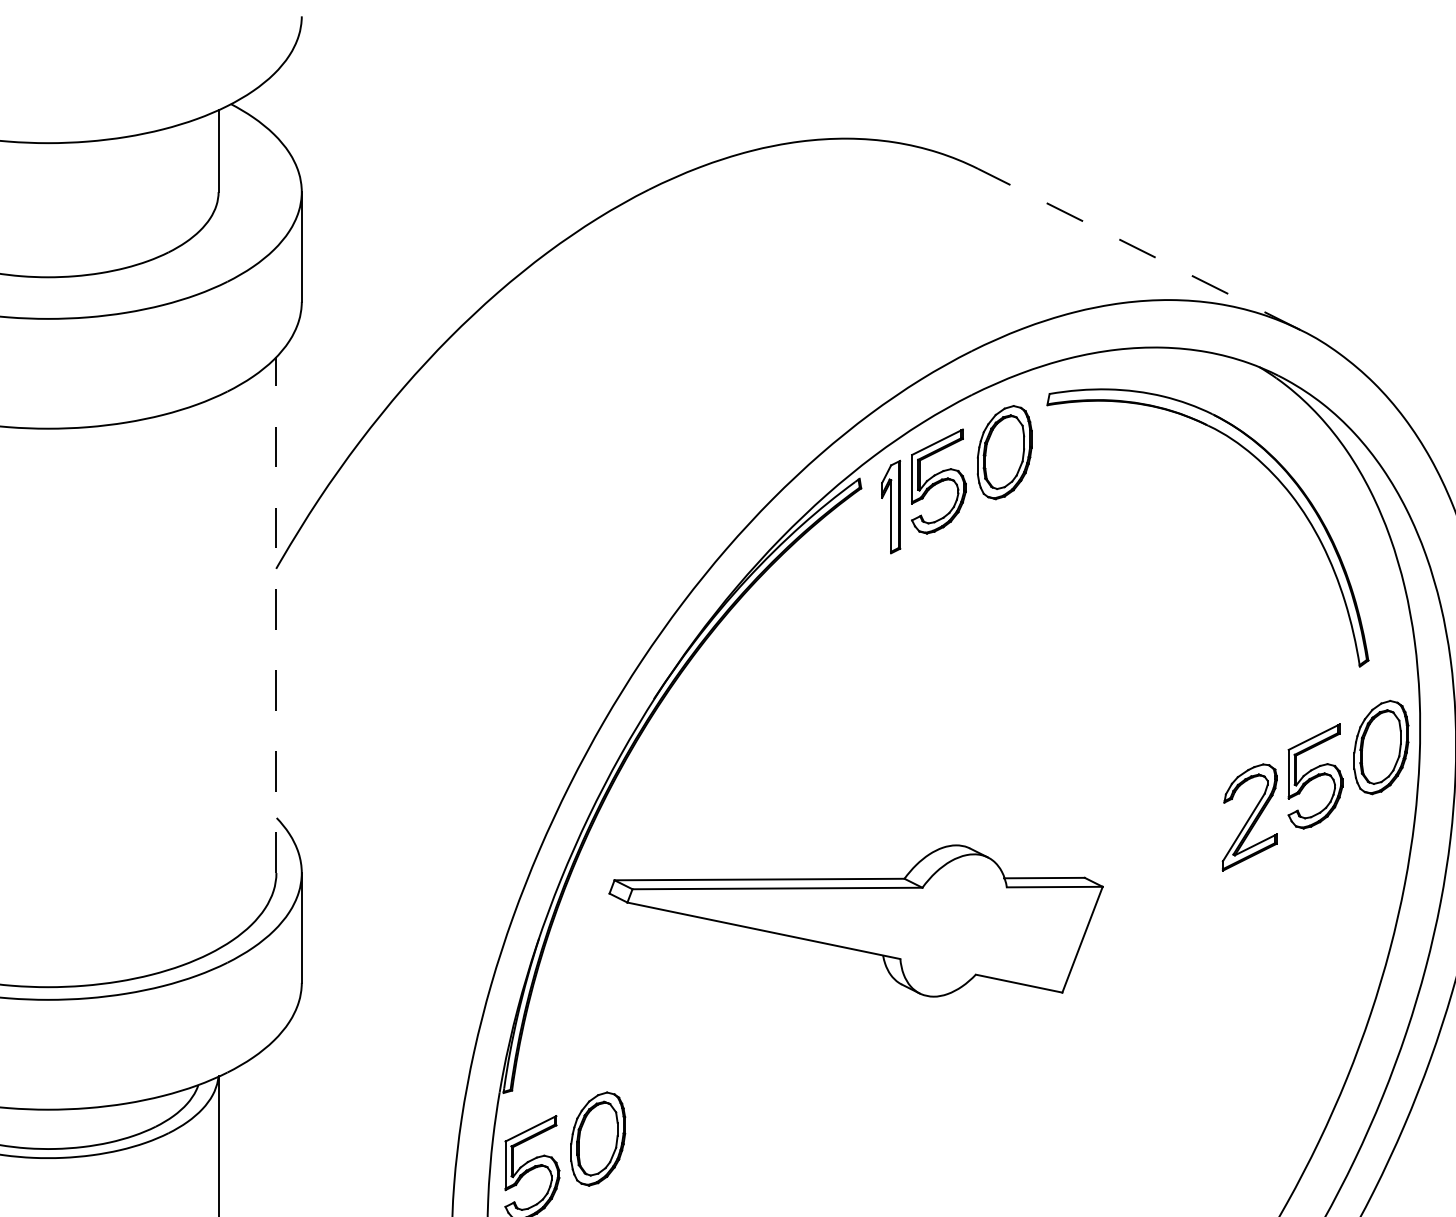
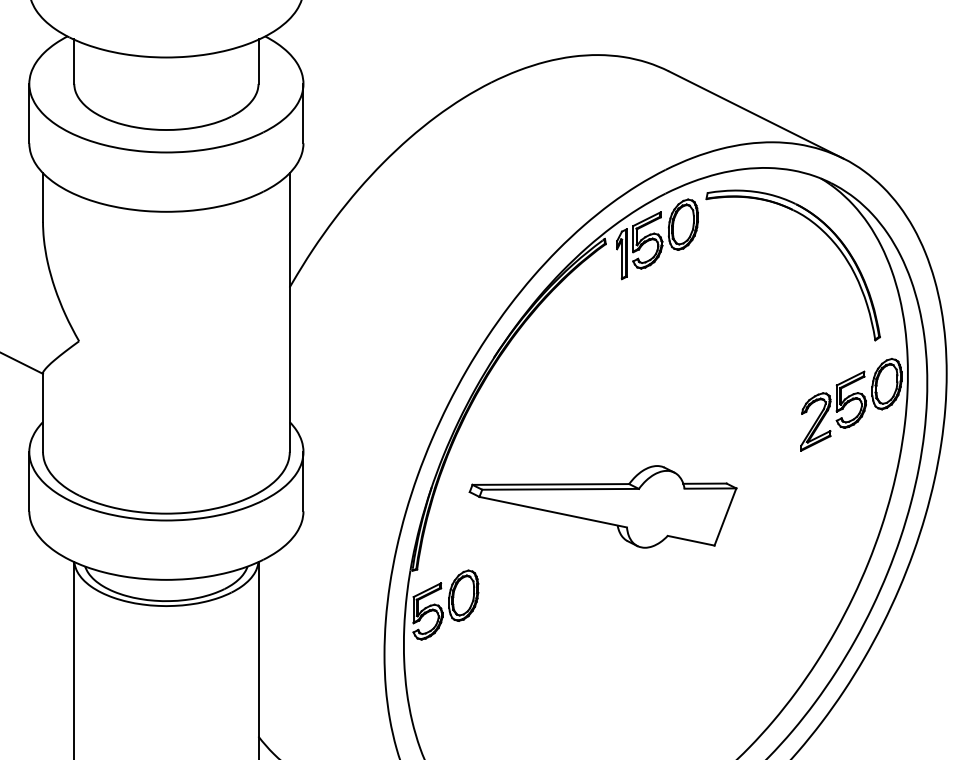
line: (1140, 248) -> (756, 114), dashed -> solid
line: (275, 614) -> (289, 312), dashed -> solid
part: (855, 920) -> (602, 506), moved

